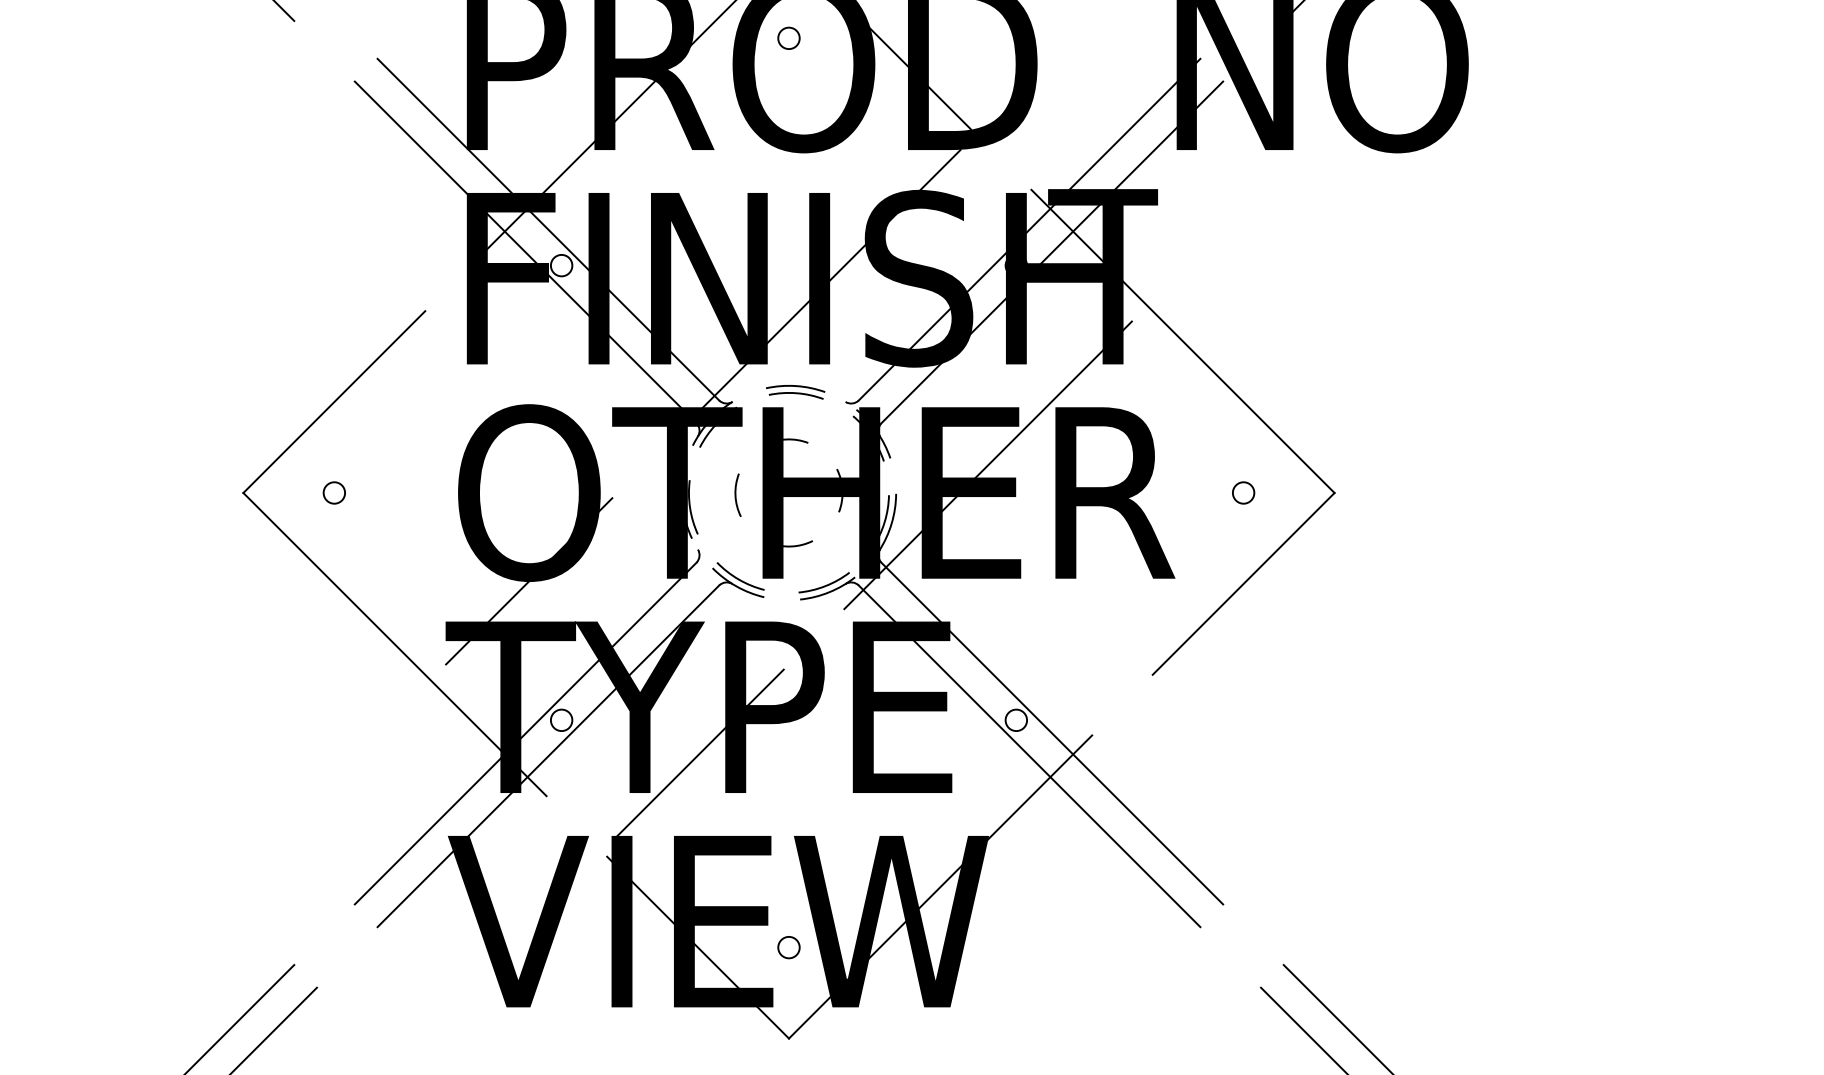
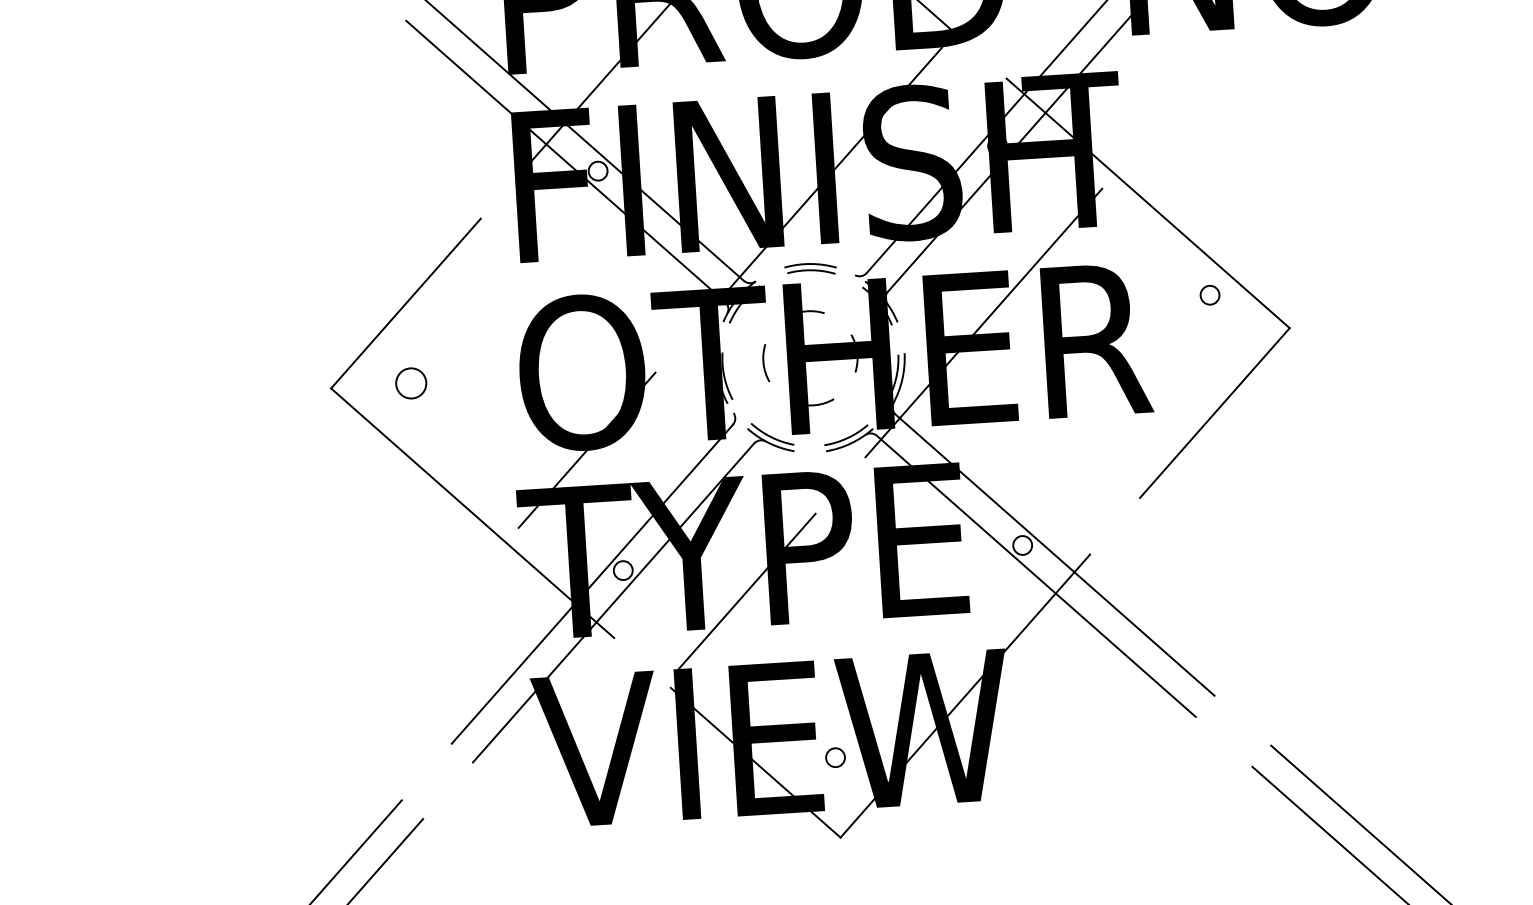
circle: (333, 492) -> (410, 383), size x1.6
circle: (1243, 492) -> (1209, 294), moved

